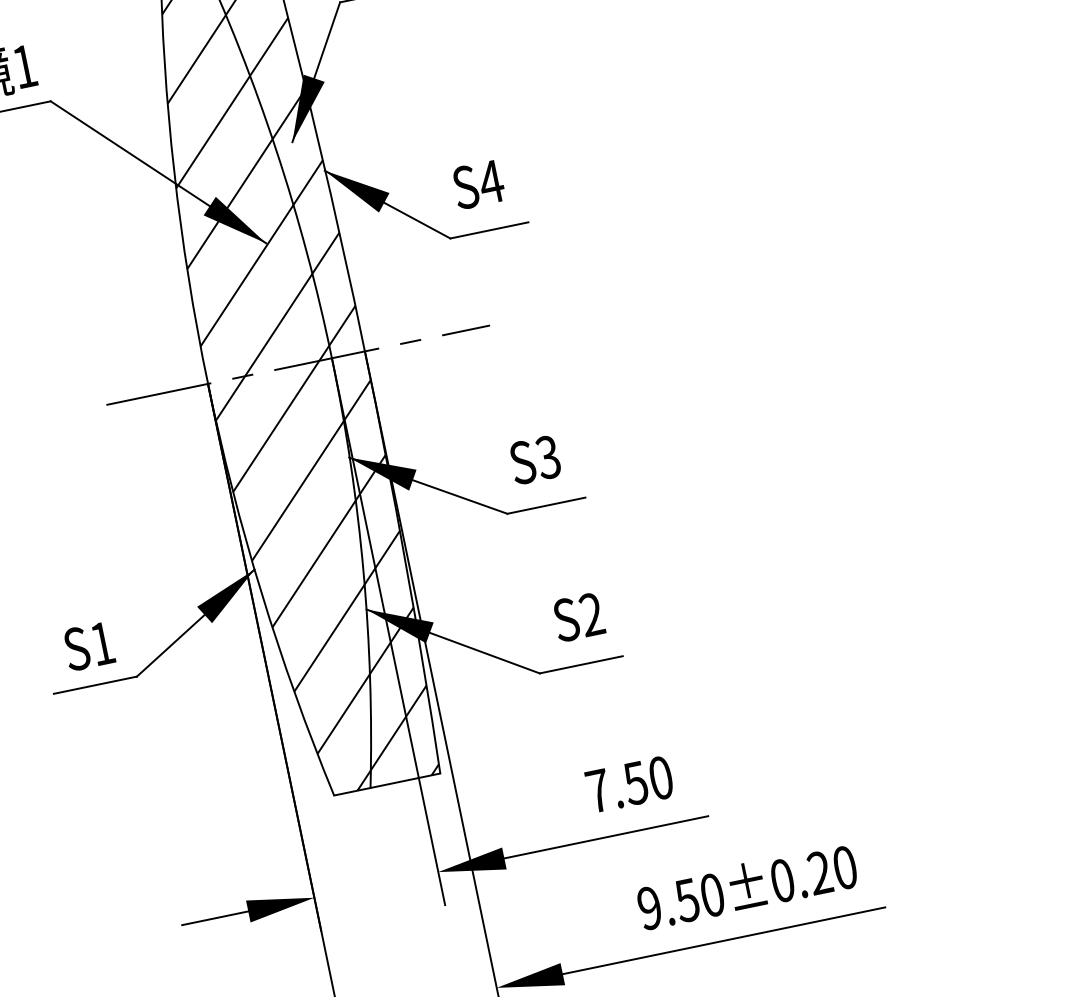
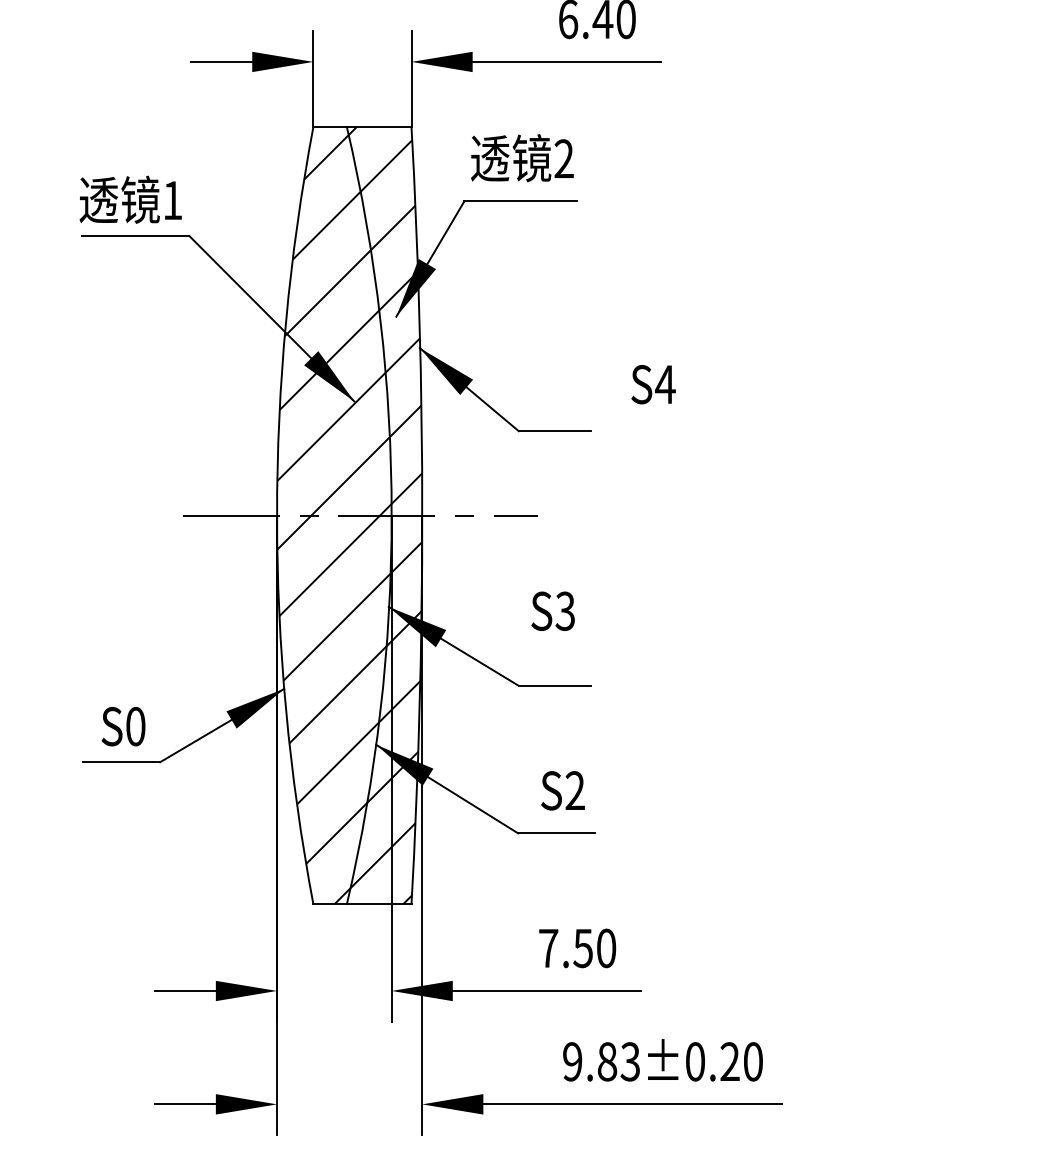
text: (478, 184) -> (653, 384), moved
text: (534, 459) -> (552, 610), moved
text: (102, 643) -> (135, 726), S1 -> S0
text: (699, 897) -> (618, 1061), 9.50±0.20 -> 9.83±0.20

